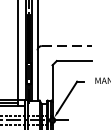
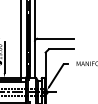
line: (67, 45) -> (56, 38), dashed -> solid

